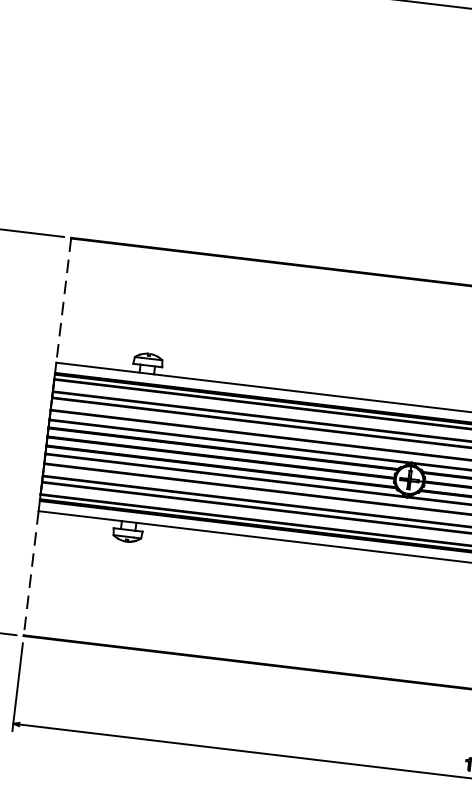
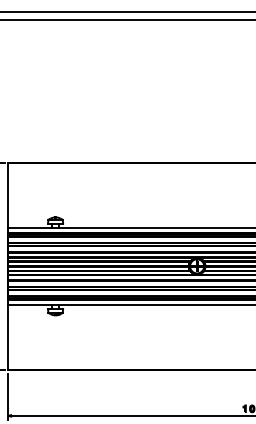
line: (63, 300) -> (8, 195), dashed -> solid
line: (31, 573) -> (8, 337), dashed -> solid

